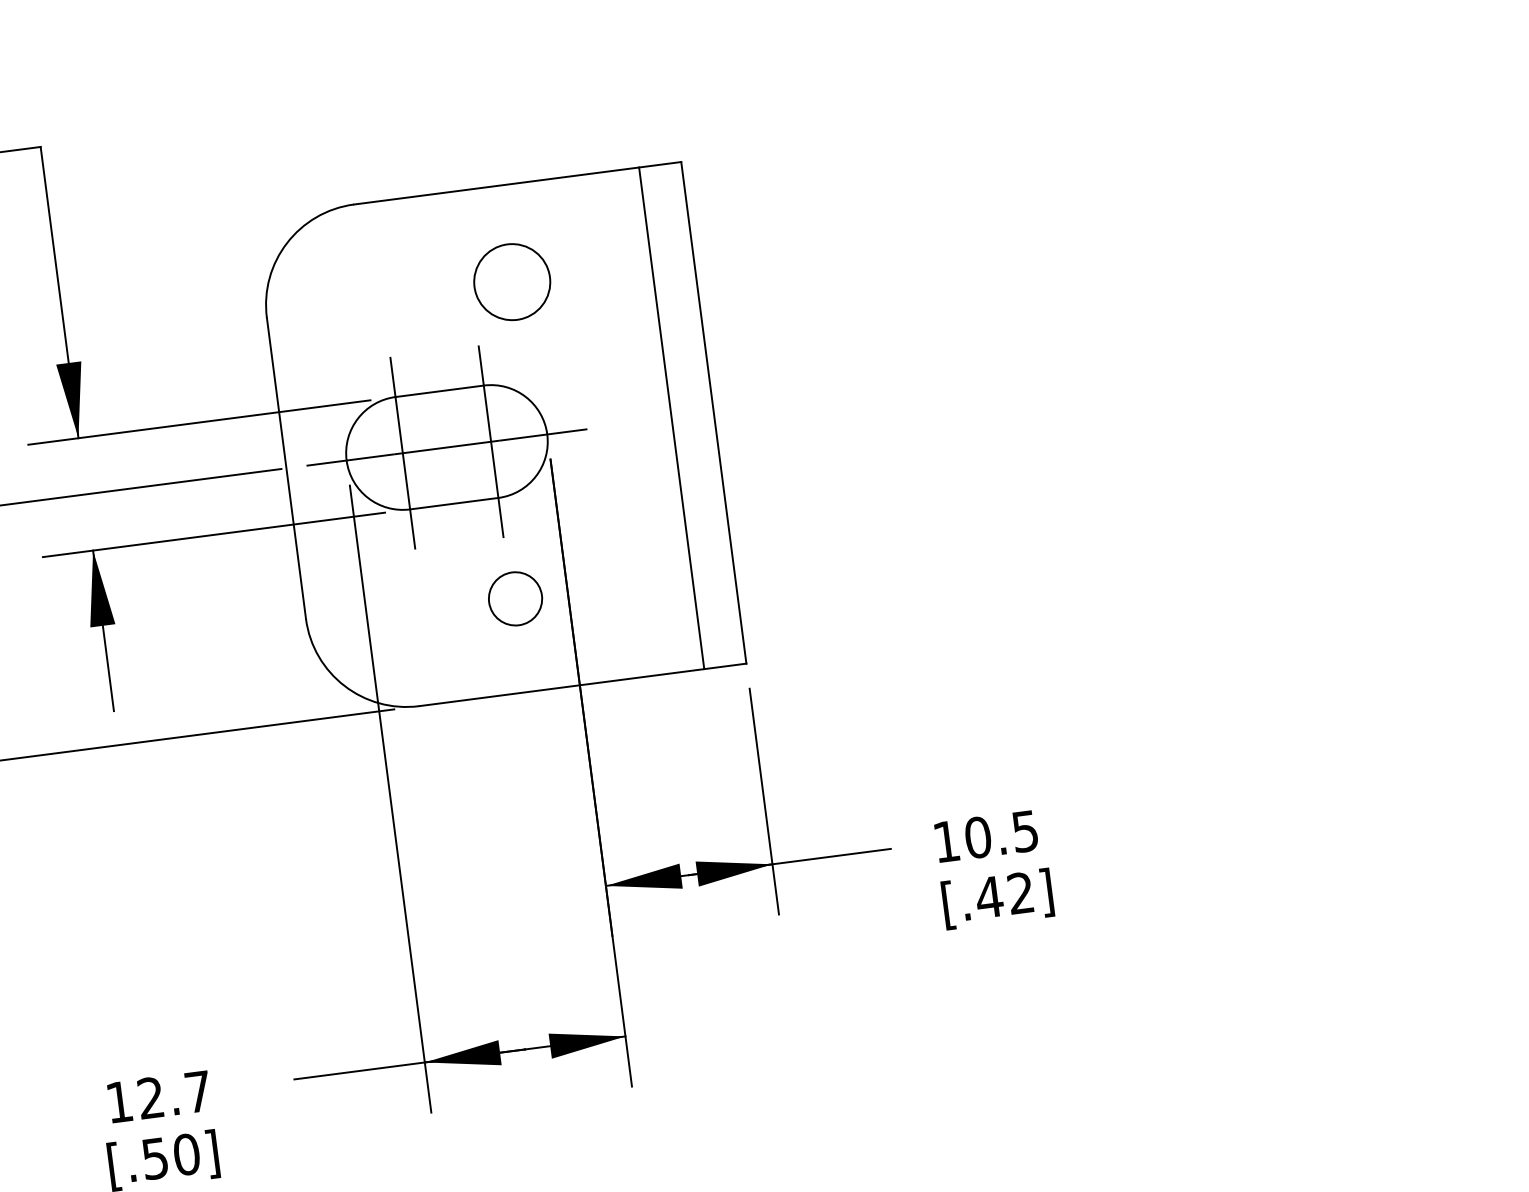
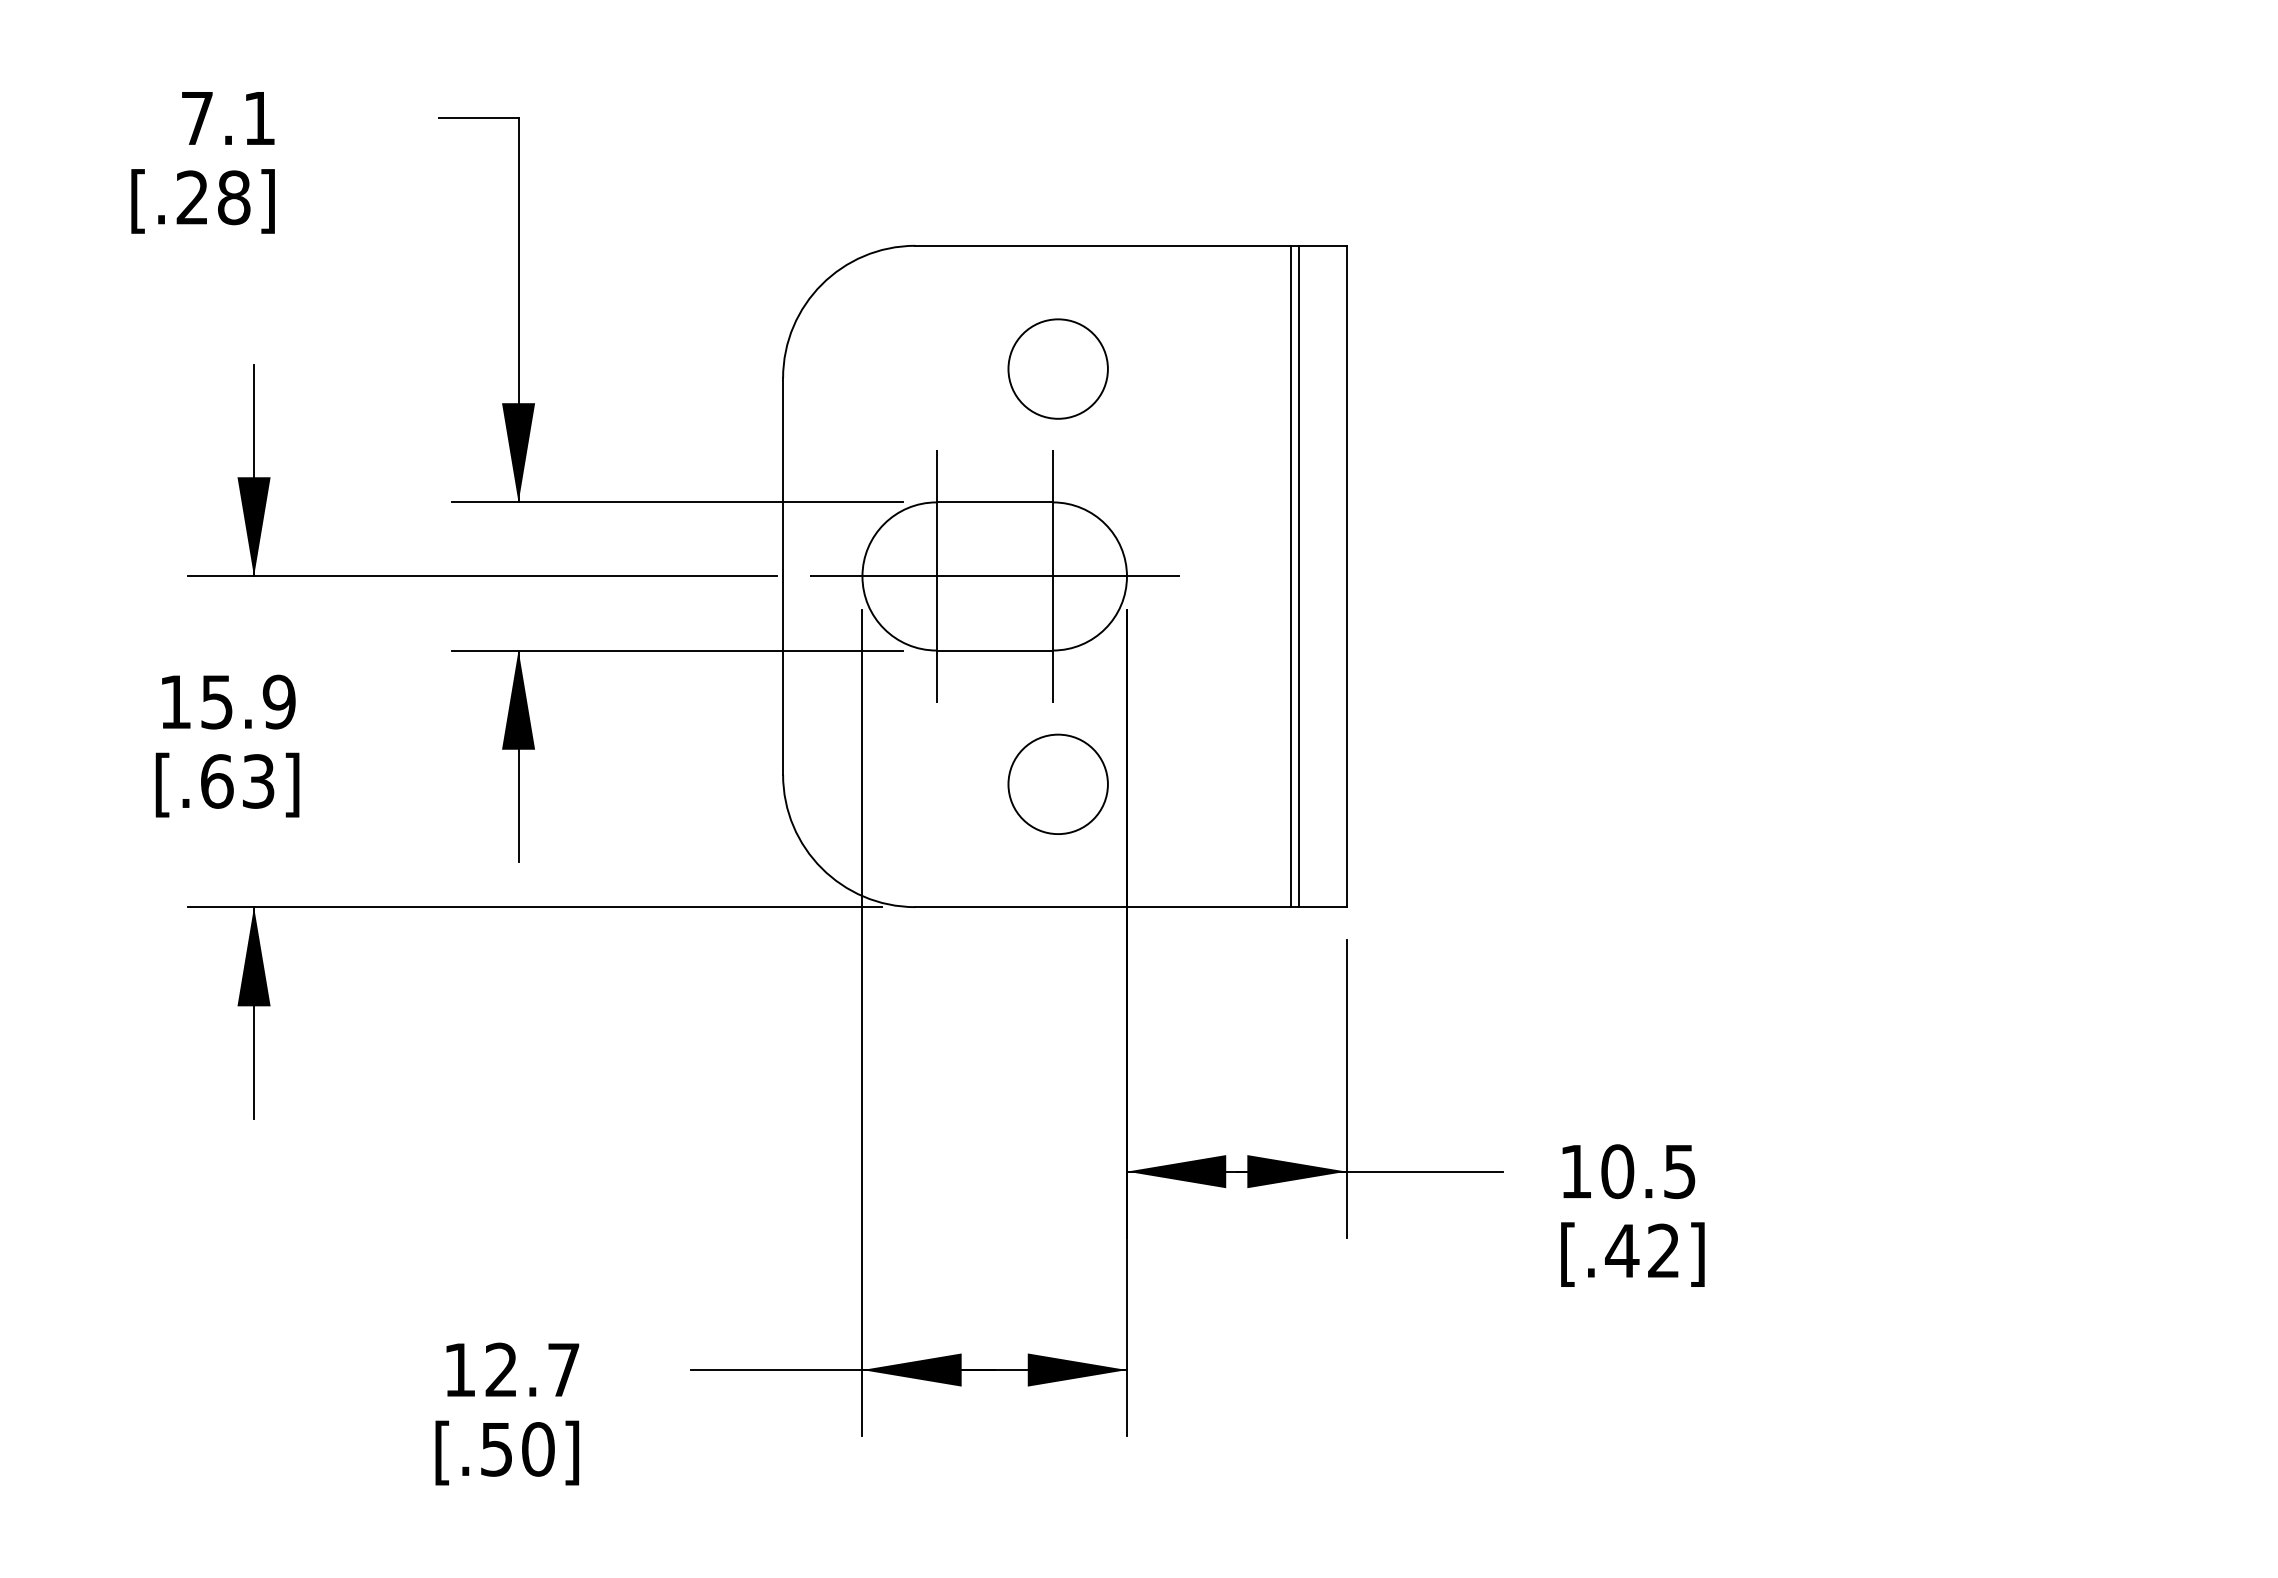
circle: (511, 281) -> (1057, 368), moved
line: (677, 417) -> (1298, 576), added
circle: (514, 598) -> (1057, 783), size x1.43

